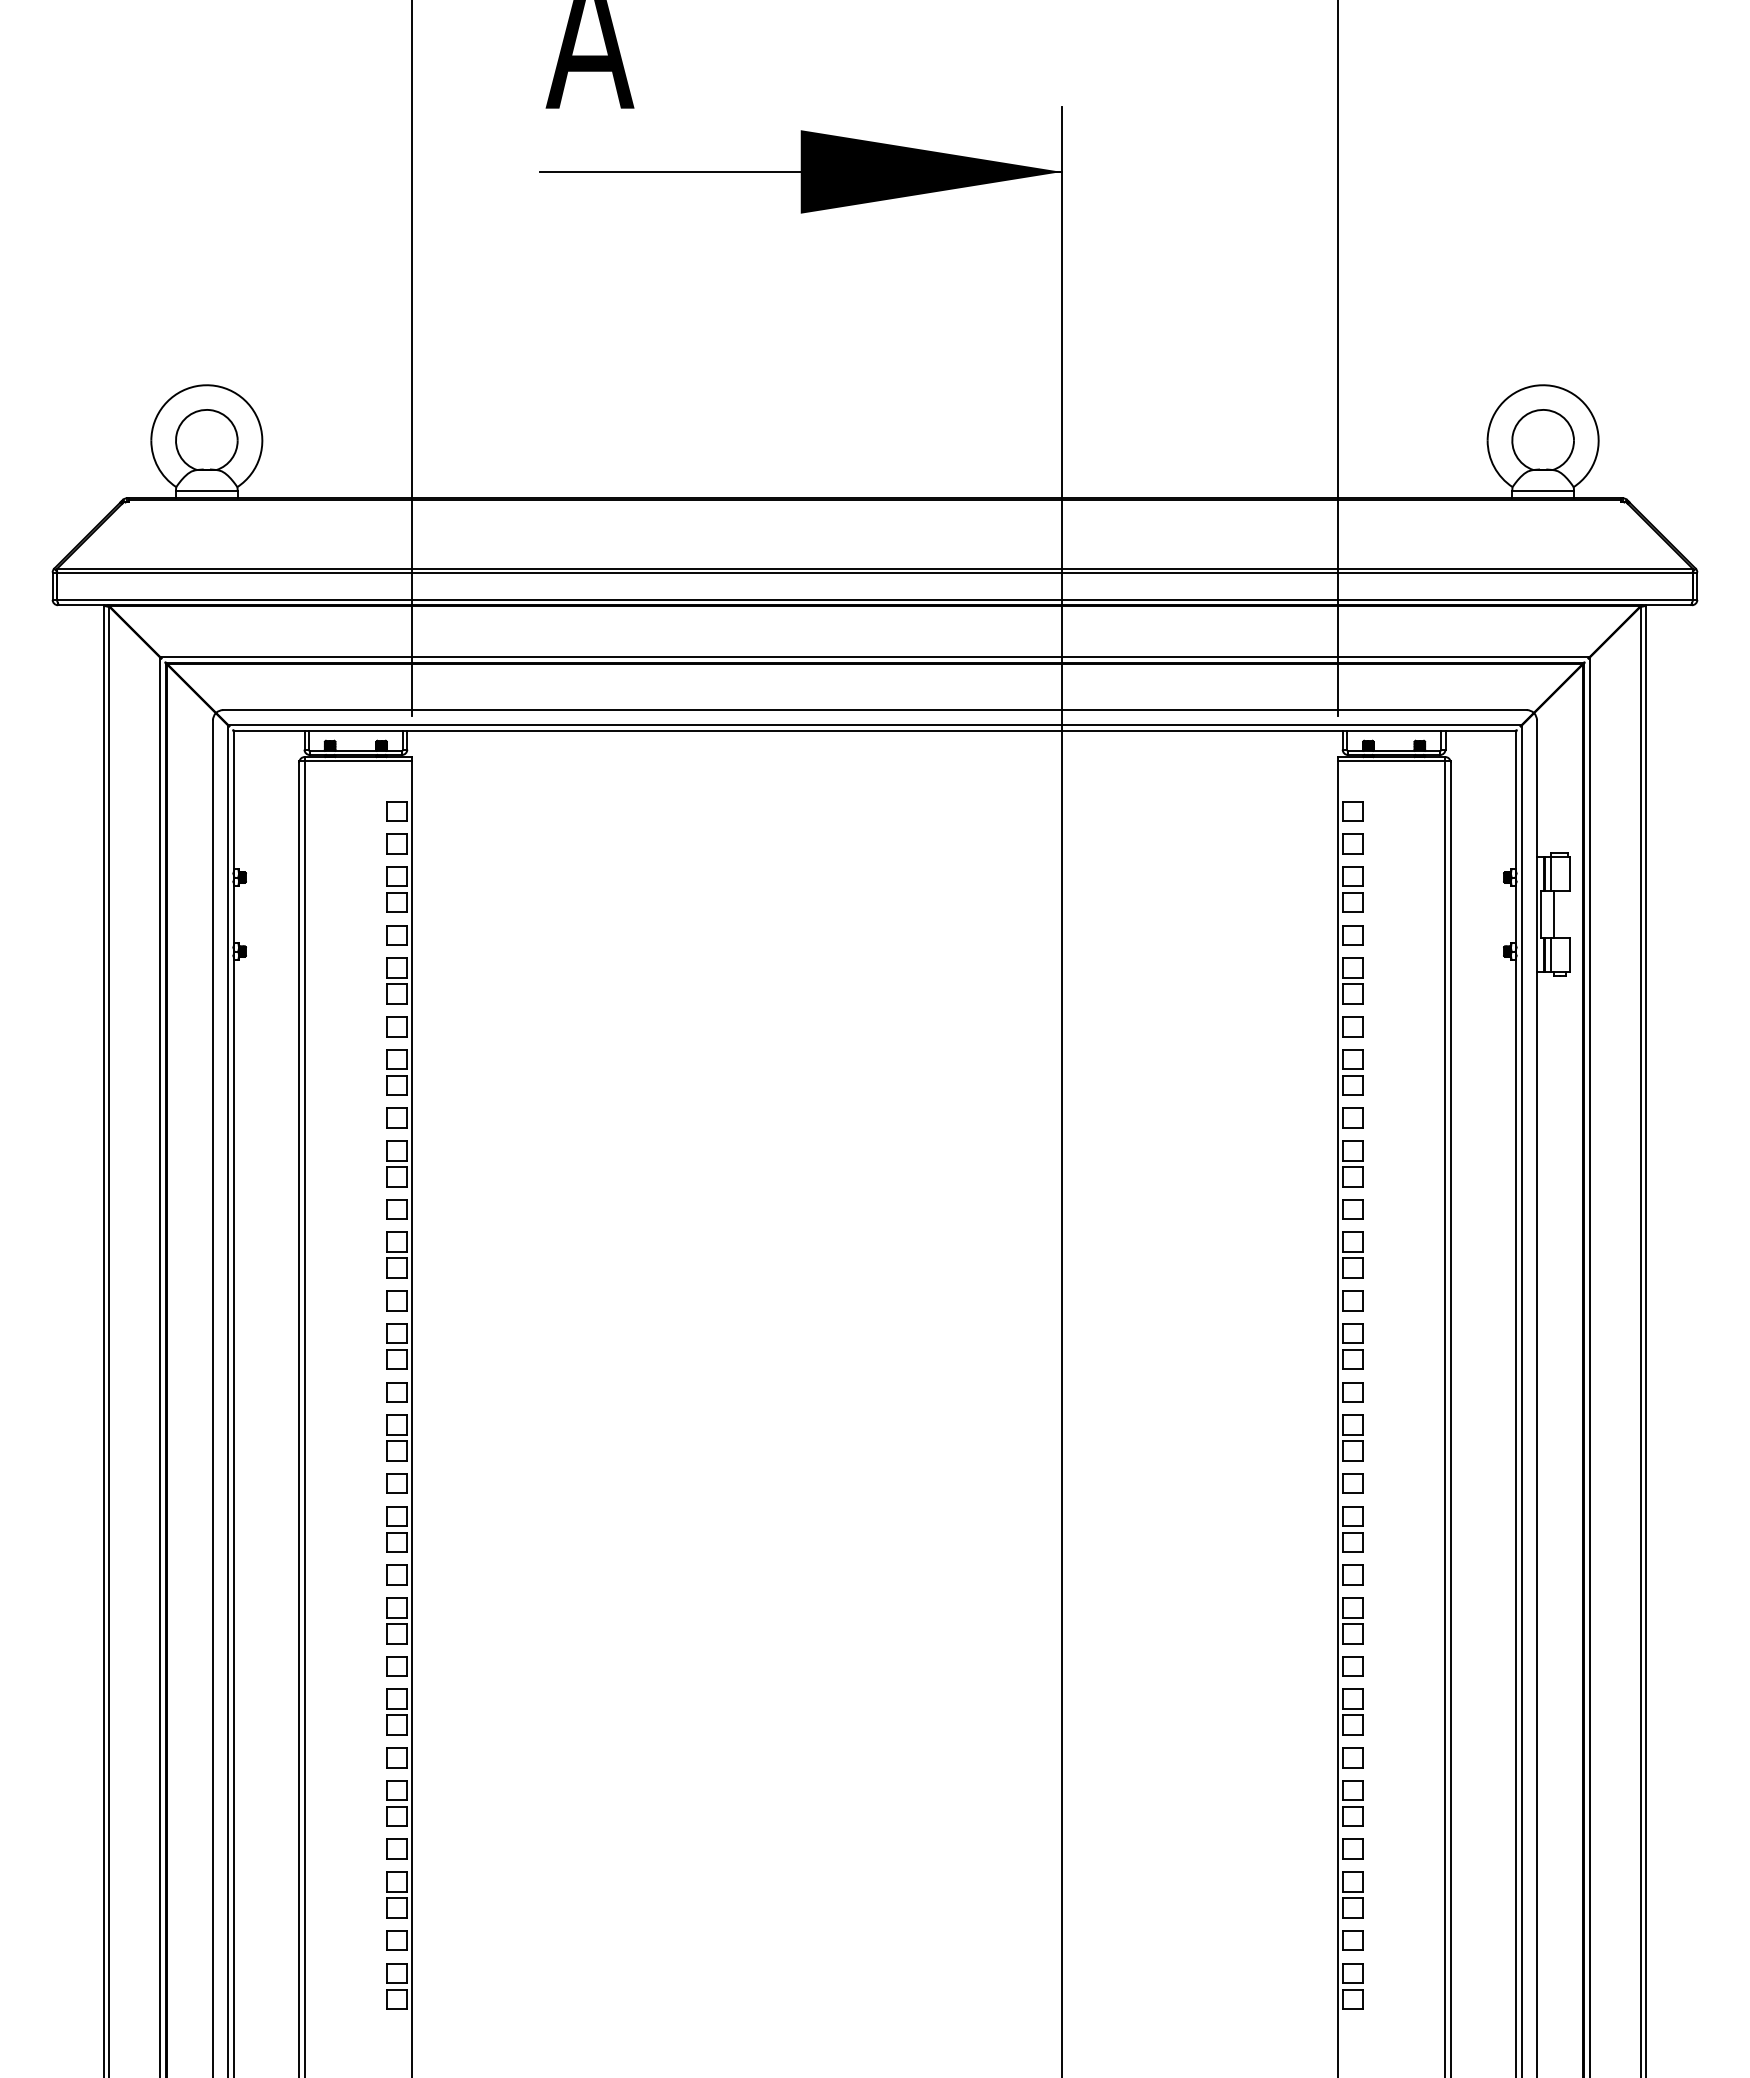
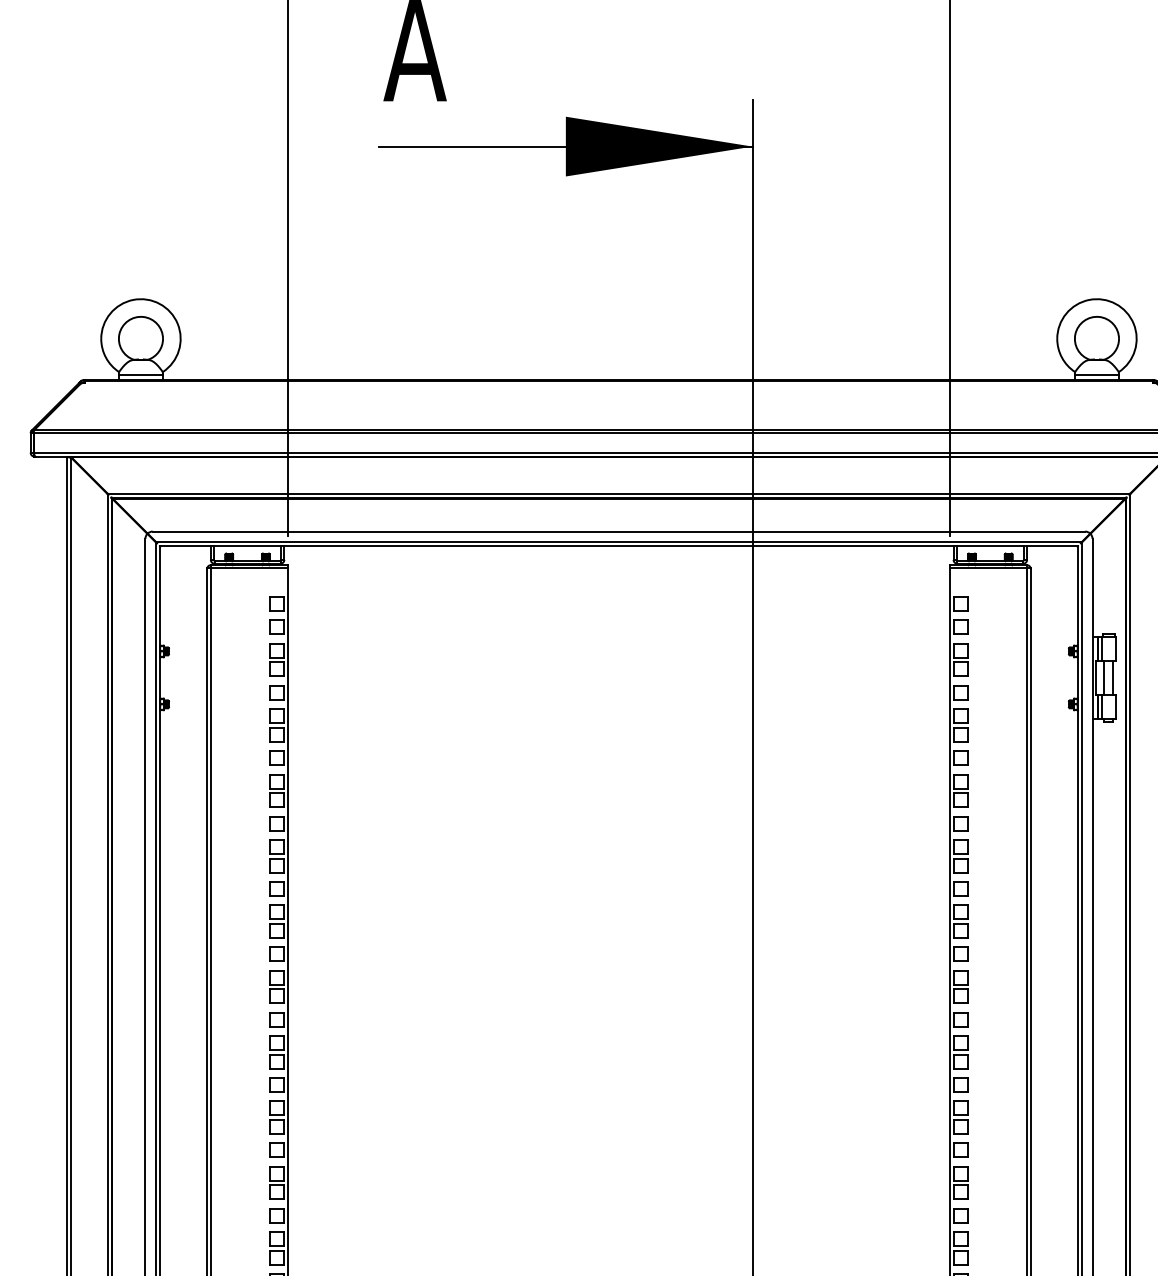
line: (1565, 914) -> (1112, 677), added

